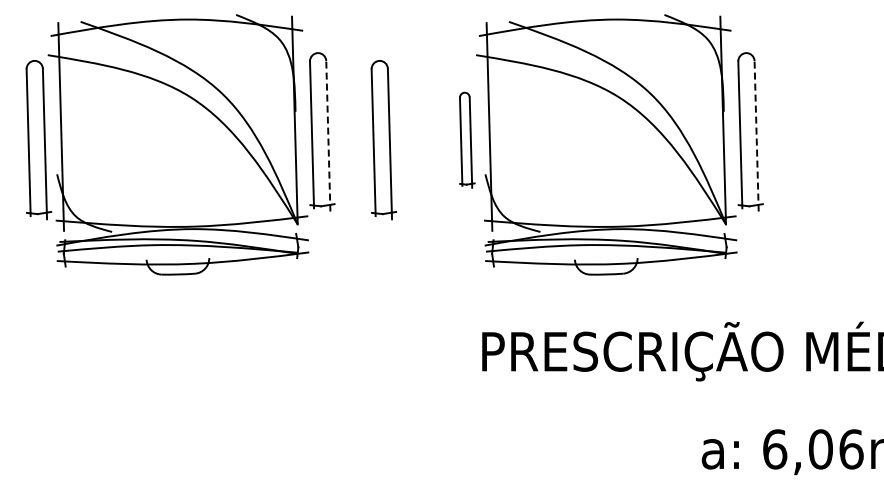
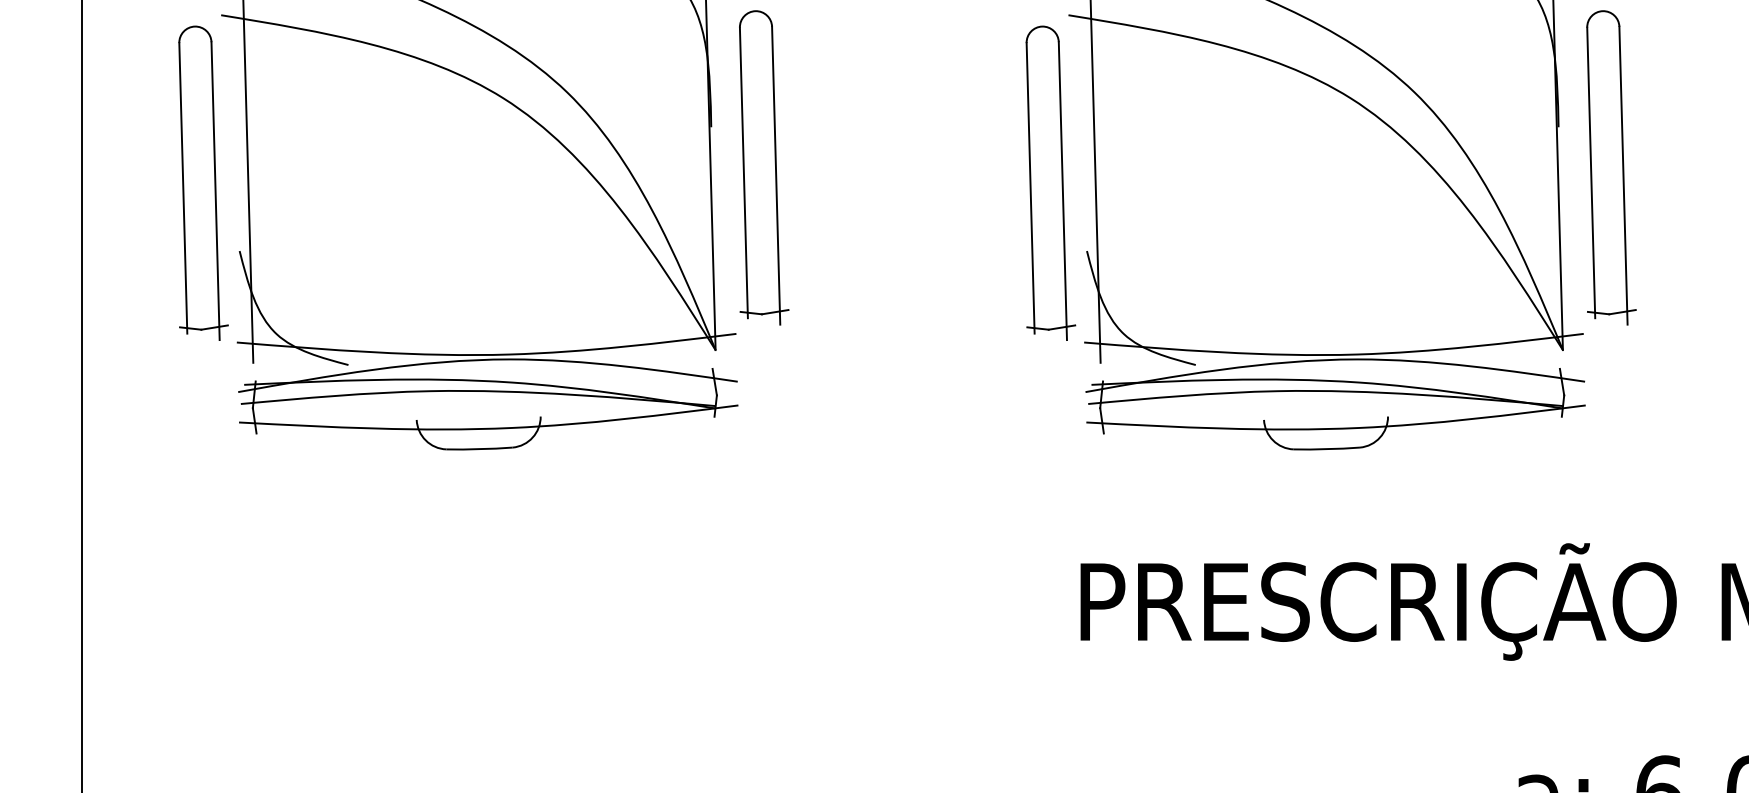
line: (328, 135) -> (776, 174), dashed -> solid
line: (756, 135) -> (1623, 174), dashed -> solid
part: (383, 140) -> (885, 184), removed
part: (467, 140) -> (1051, 184), size x1.67

